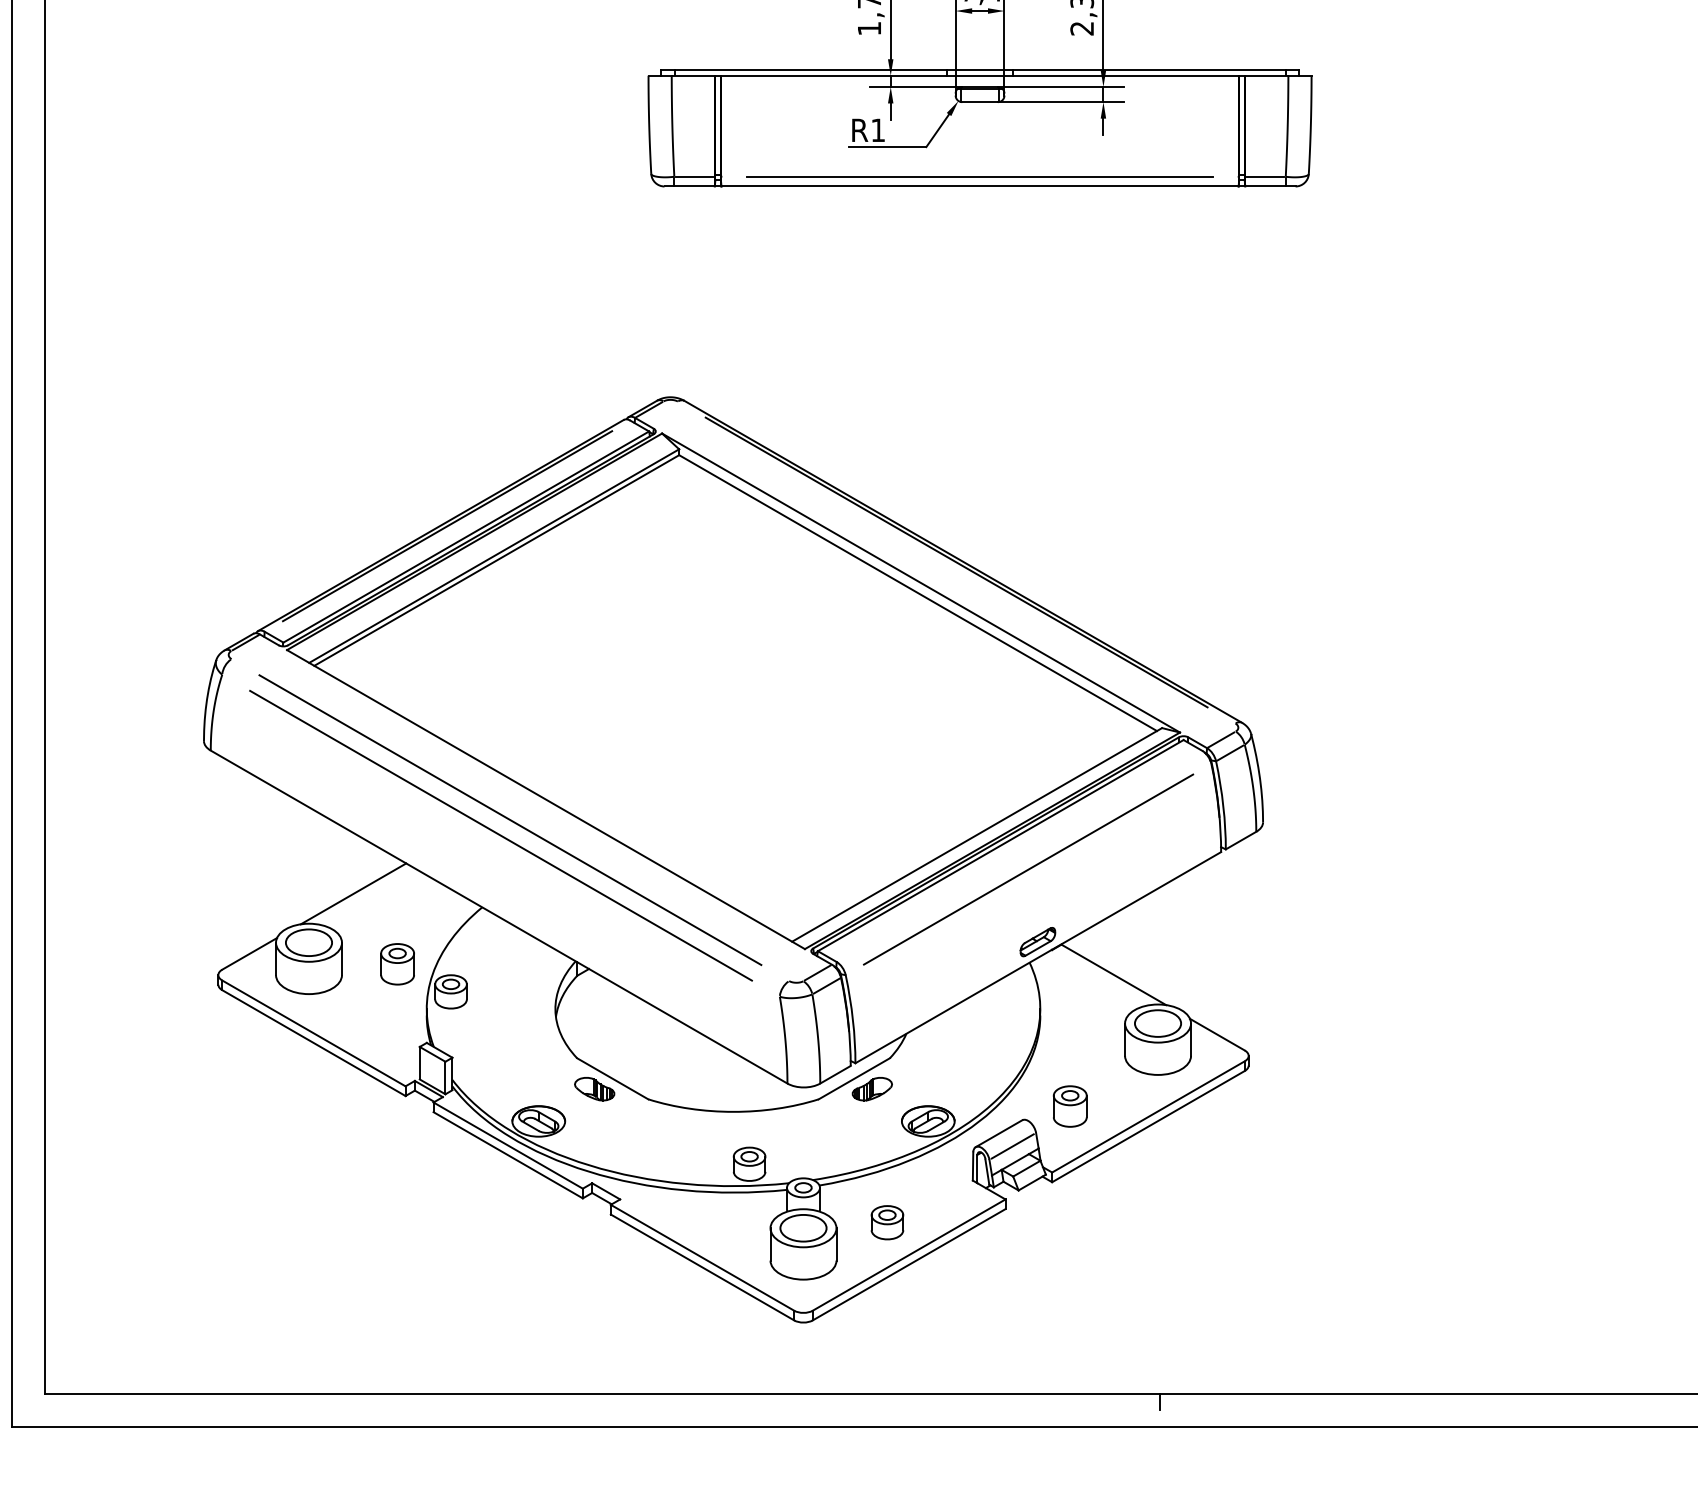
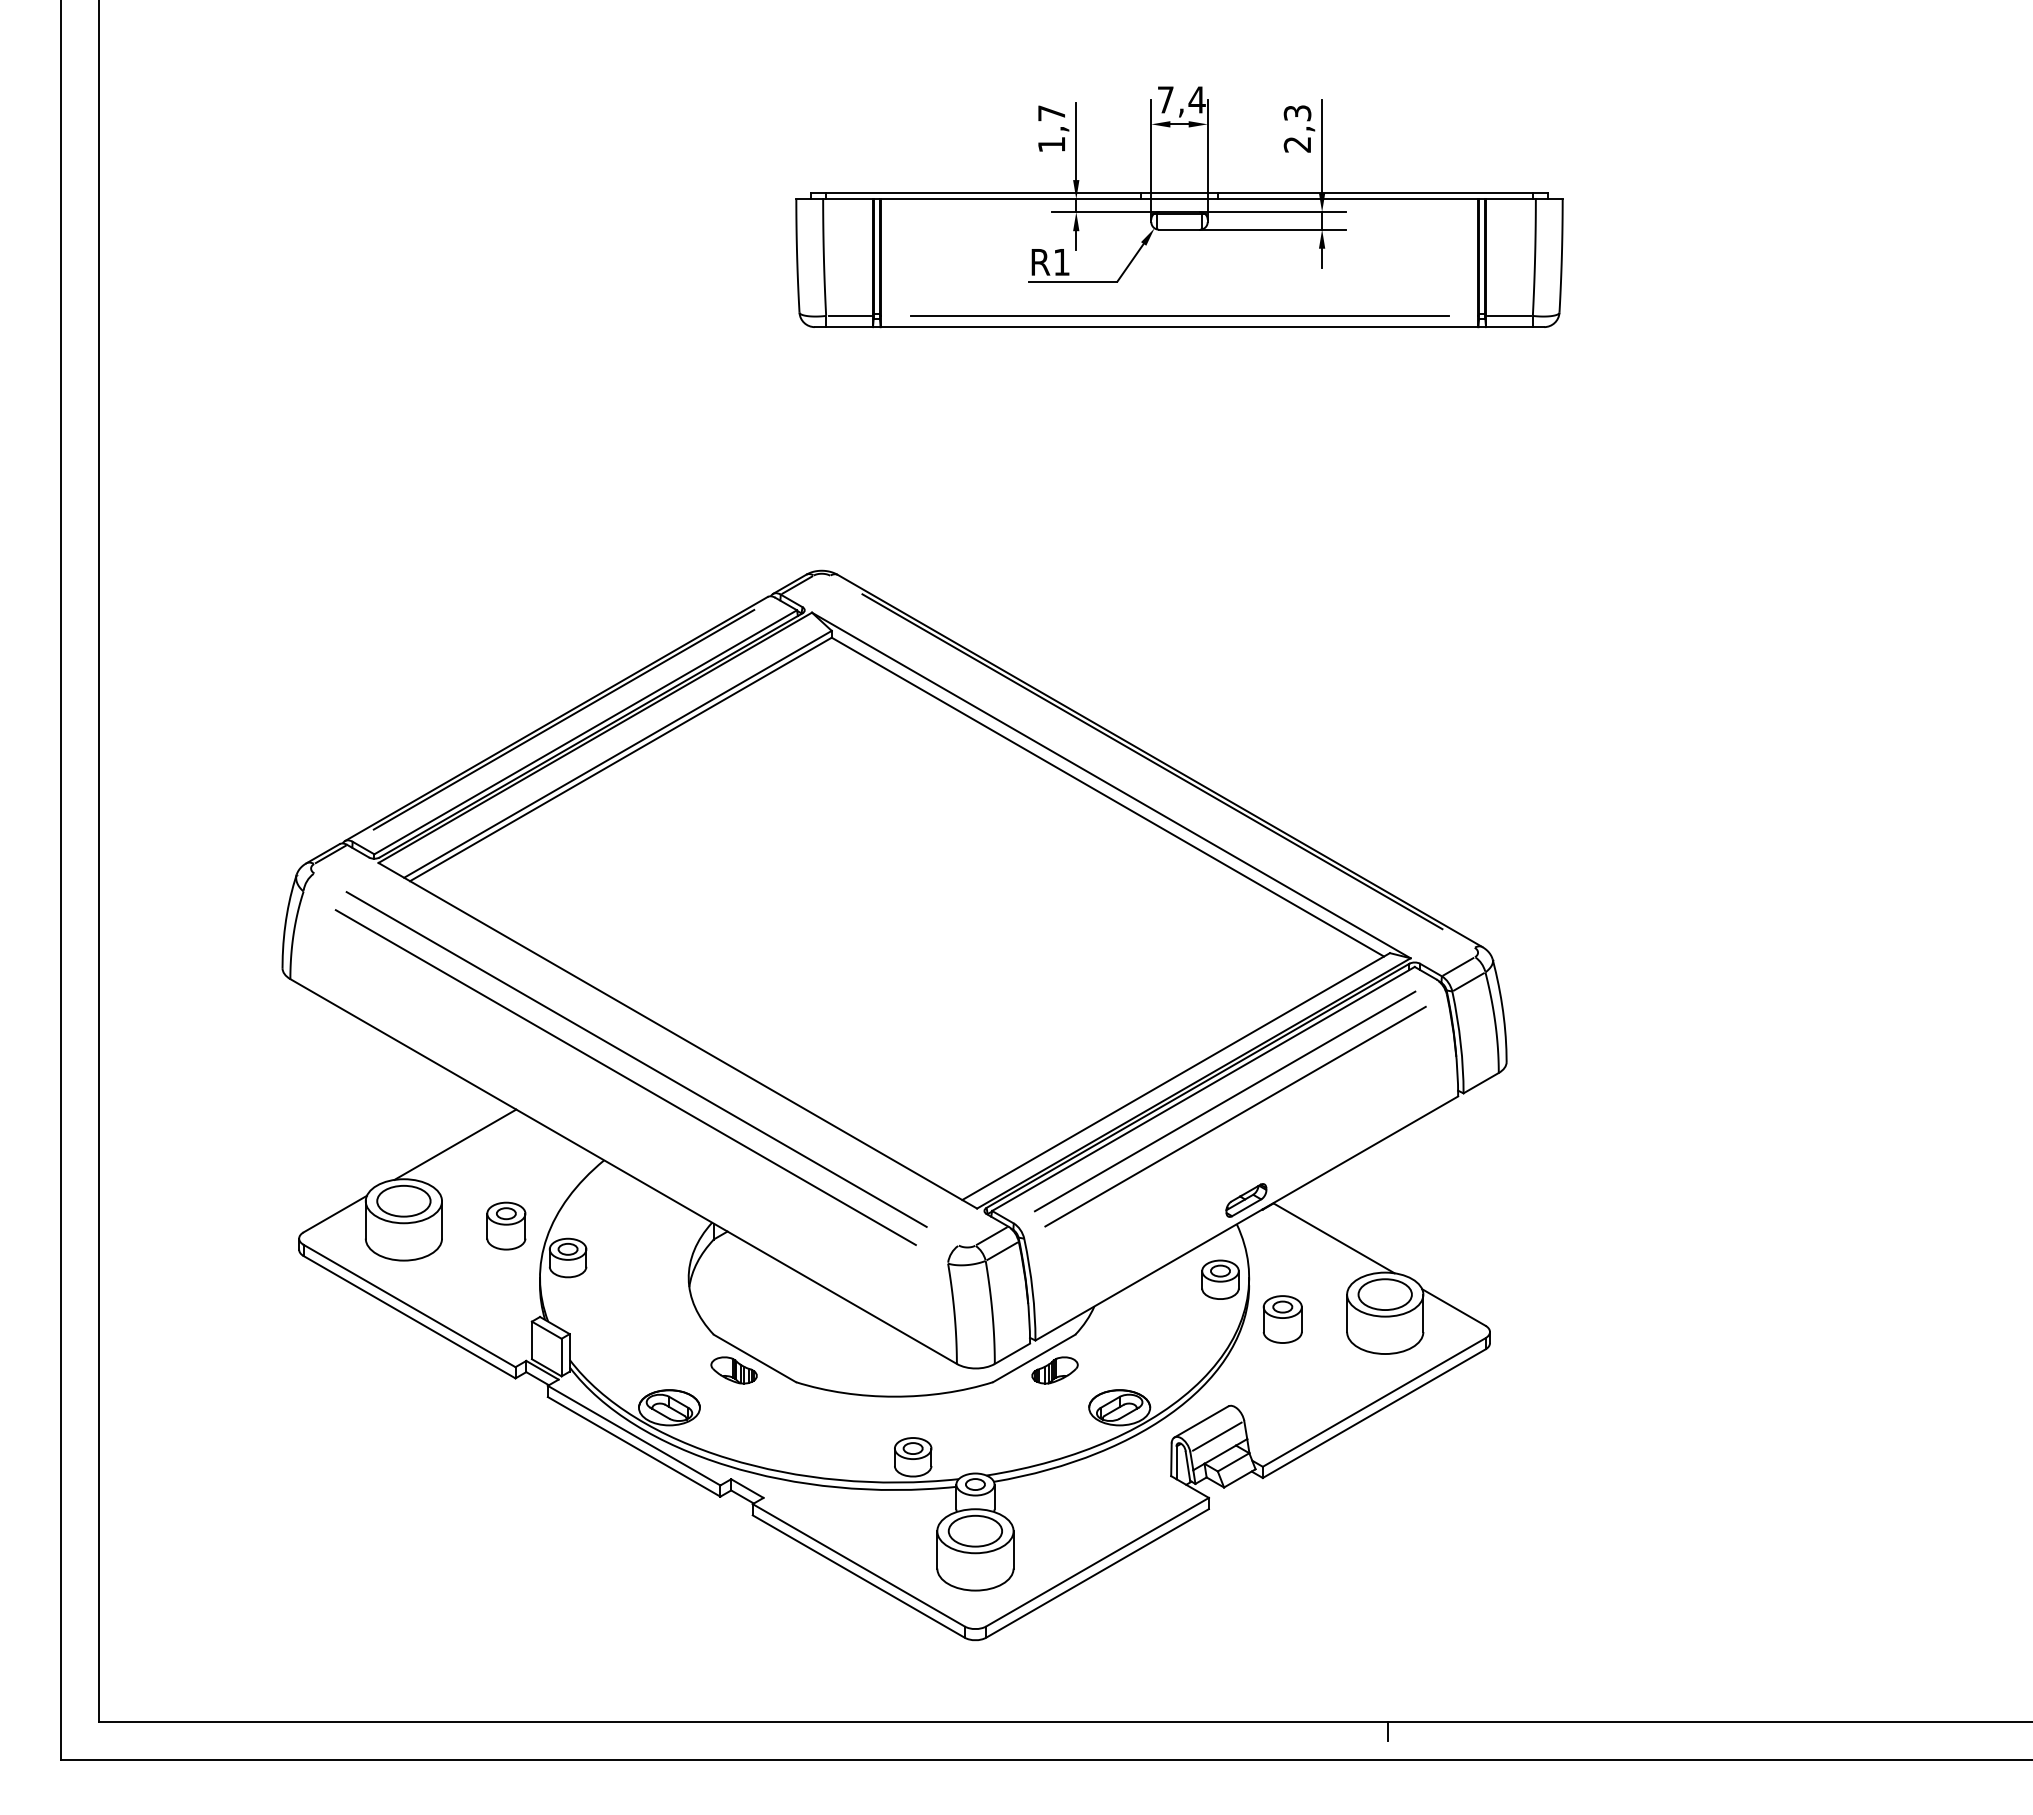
line: (1018, 856) -> (1224, 1101), added
part: (1070, 1106) -> (1282, 1319), moved
part: (887, 1222) -> (1220, 1279), moved

